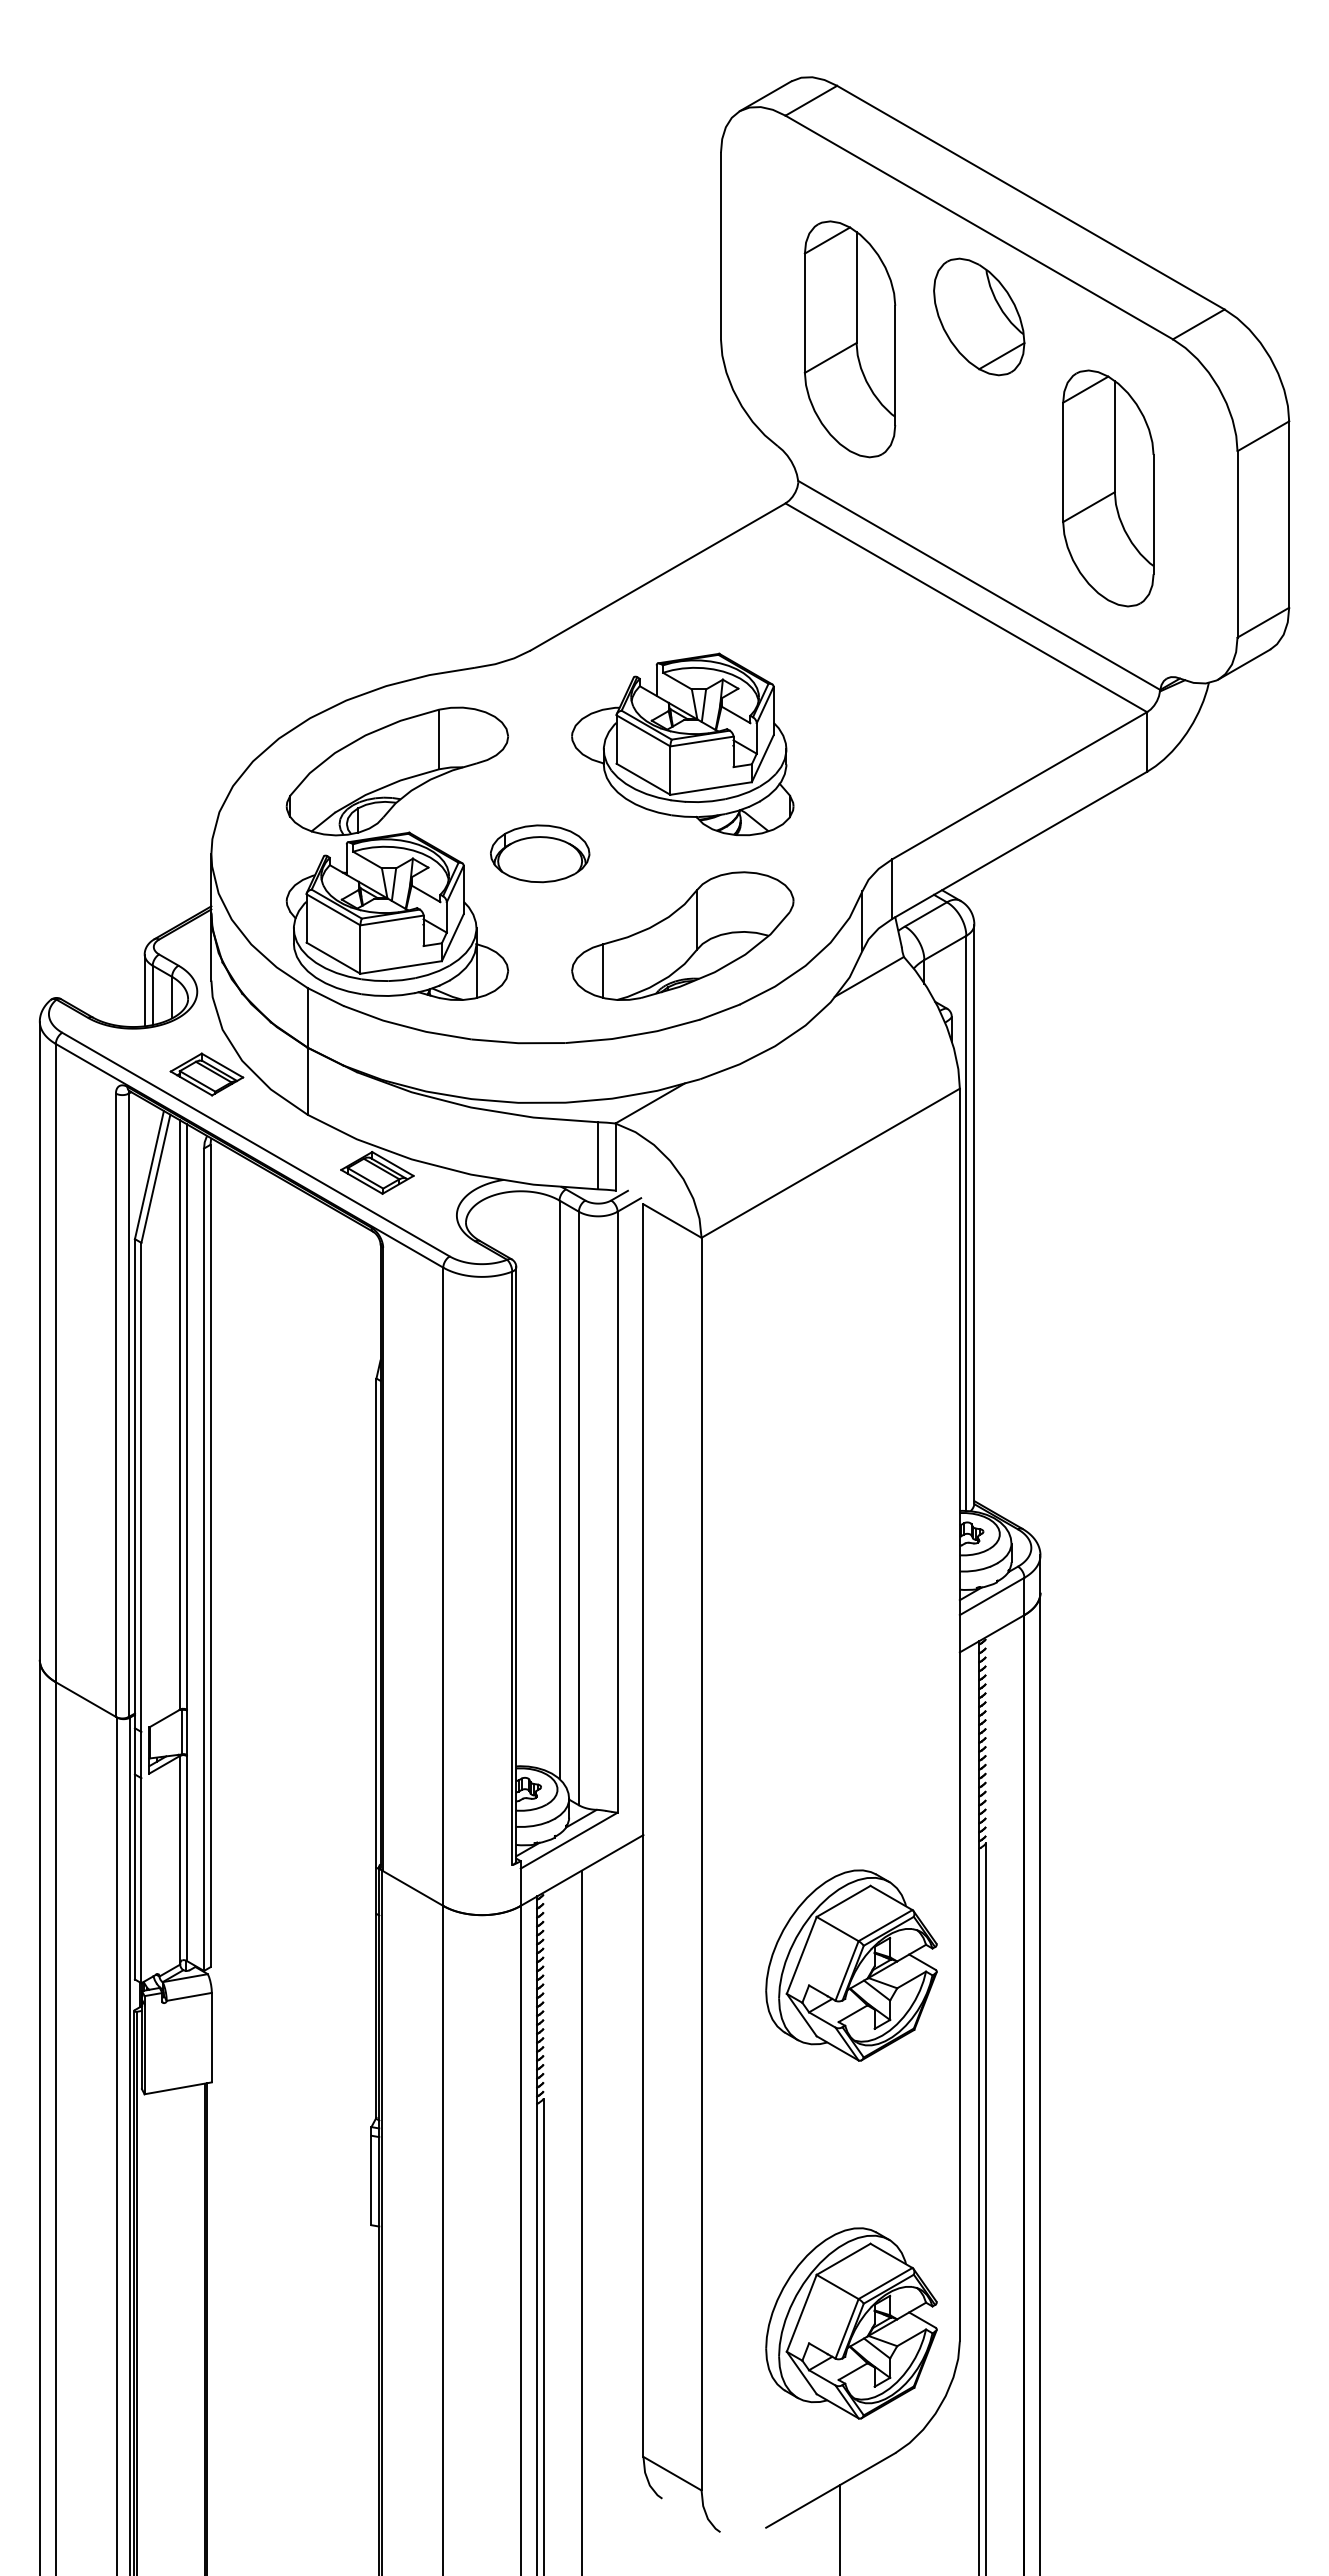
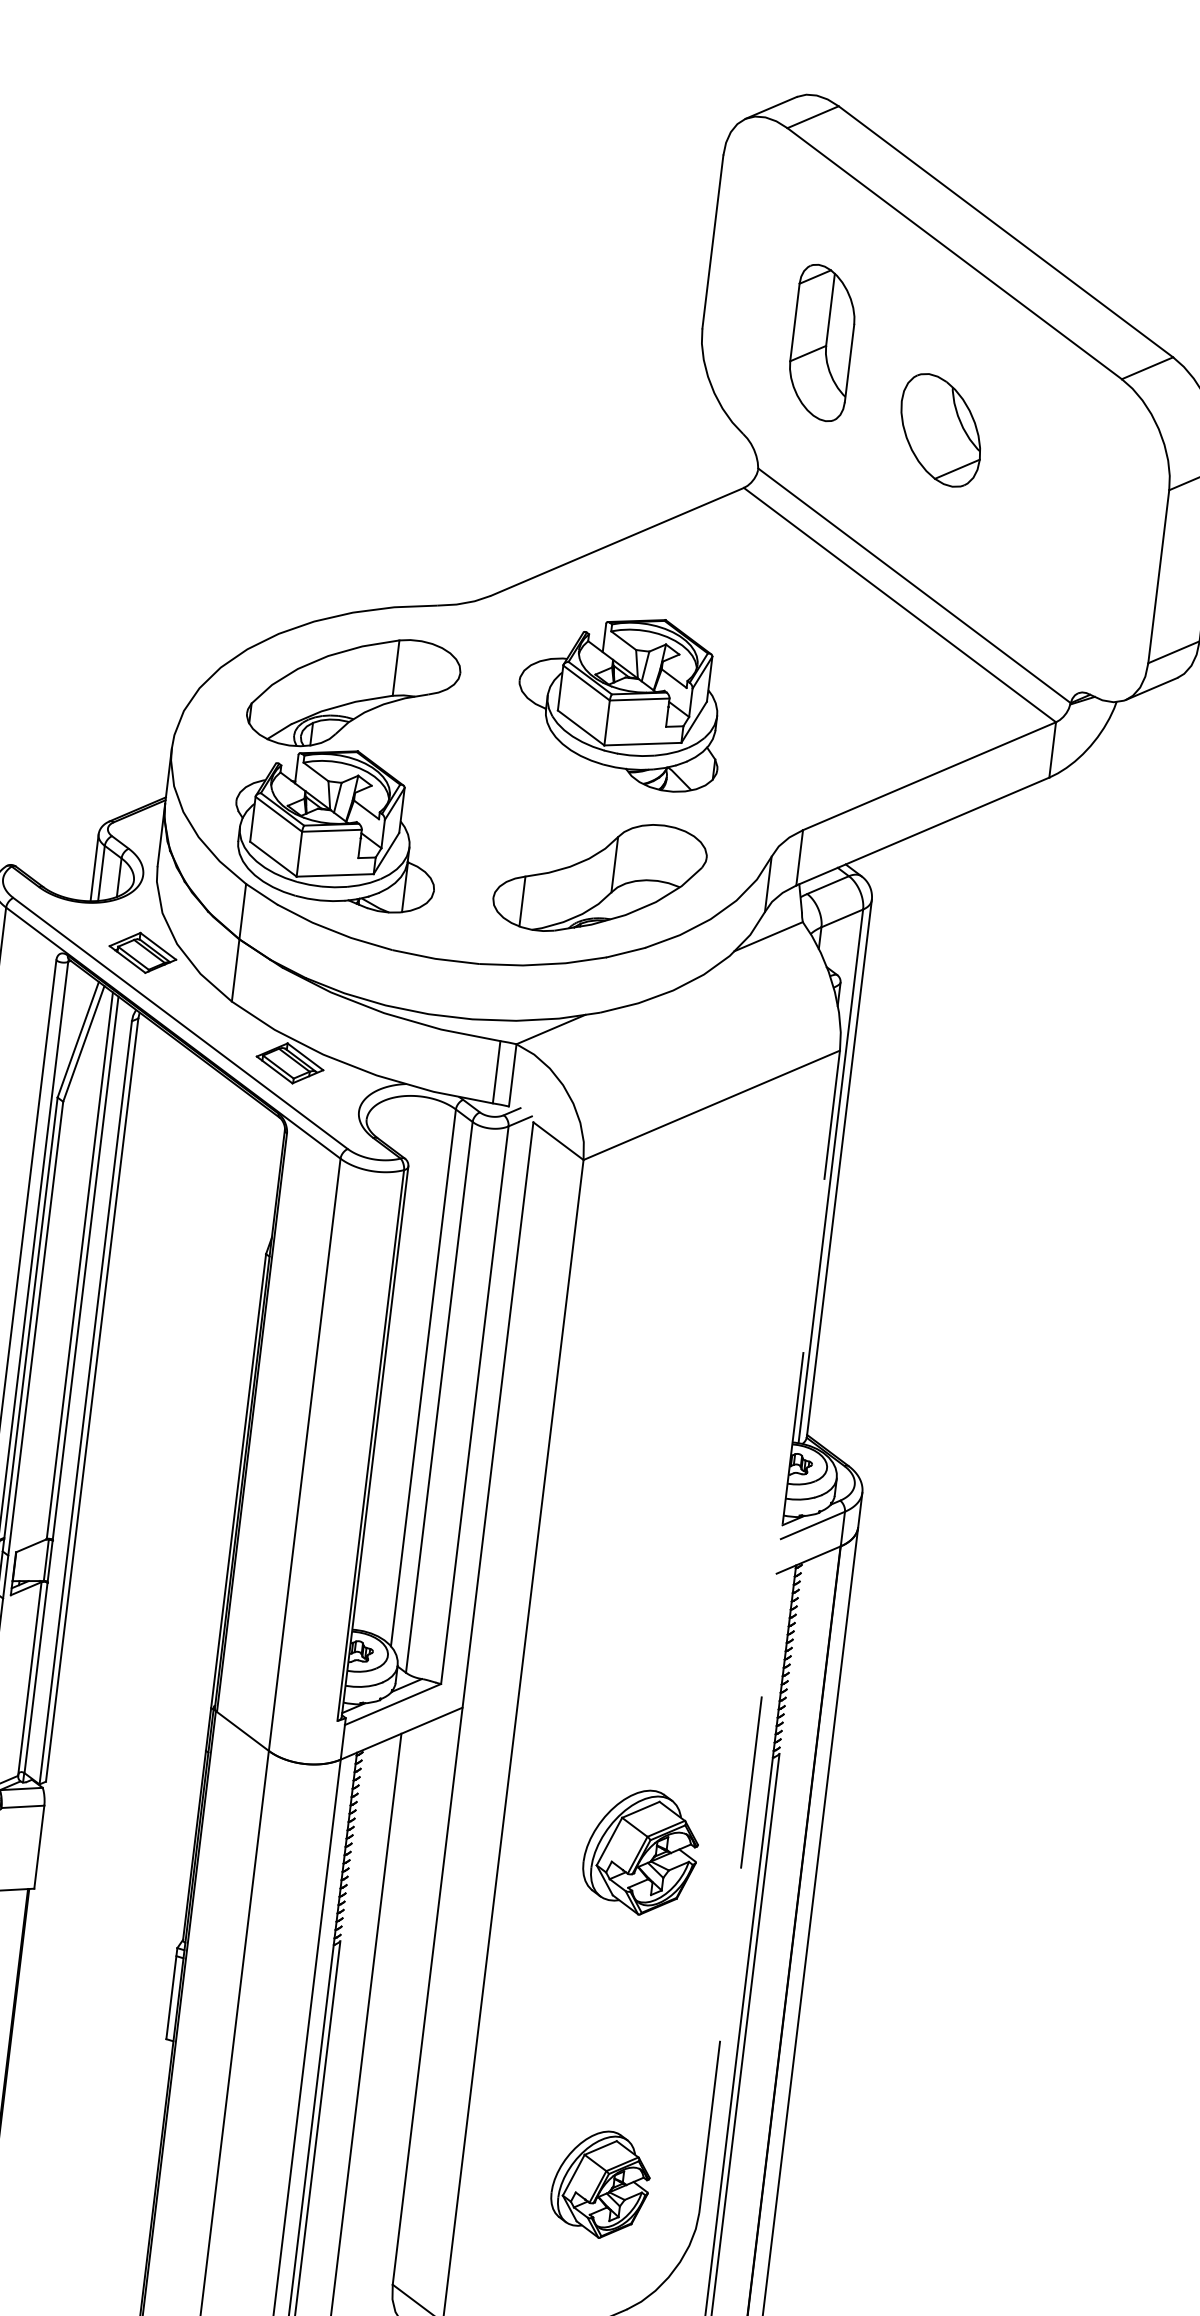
part: (979, 316) -> (941, 429), moved
part: (849, 339) -> (821, 343), size x0.7
part: (1108, 488) -> (1045, 510), removed
part: (540, 853) -> (477, 785), removed
line: (959, 1714) -> (769, 1631), solid -> dashed
part: (851, 1965) -> (640, 1852), size x0.7
part: (851, 2323) -> (600, 2184), size x0.6

